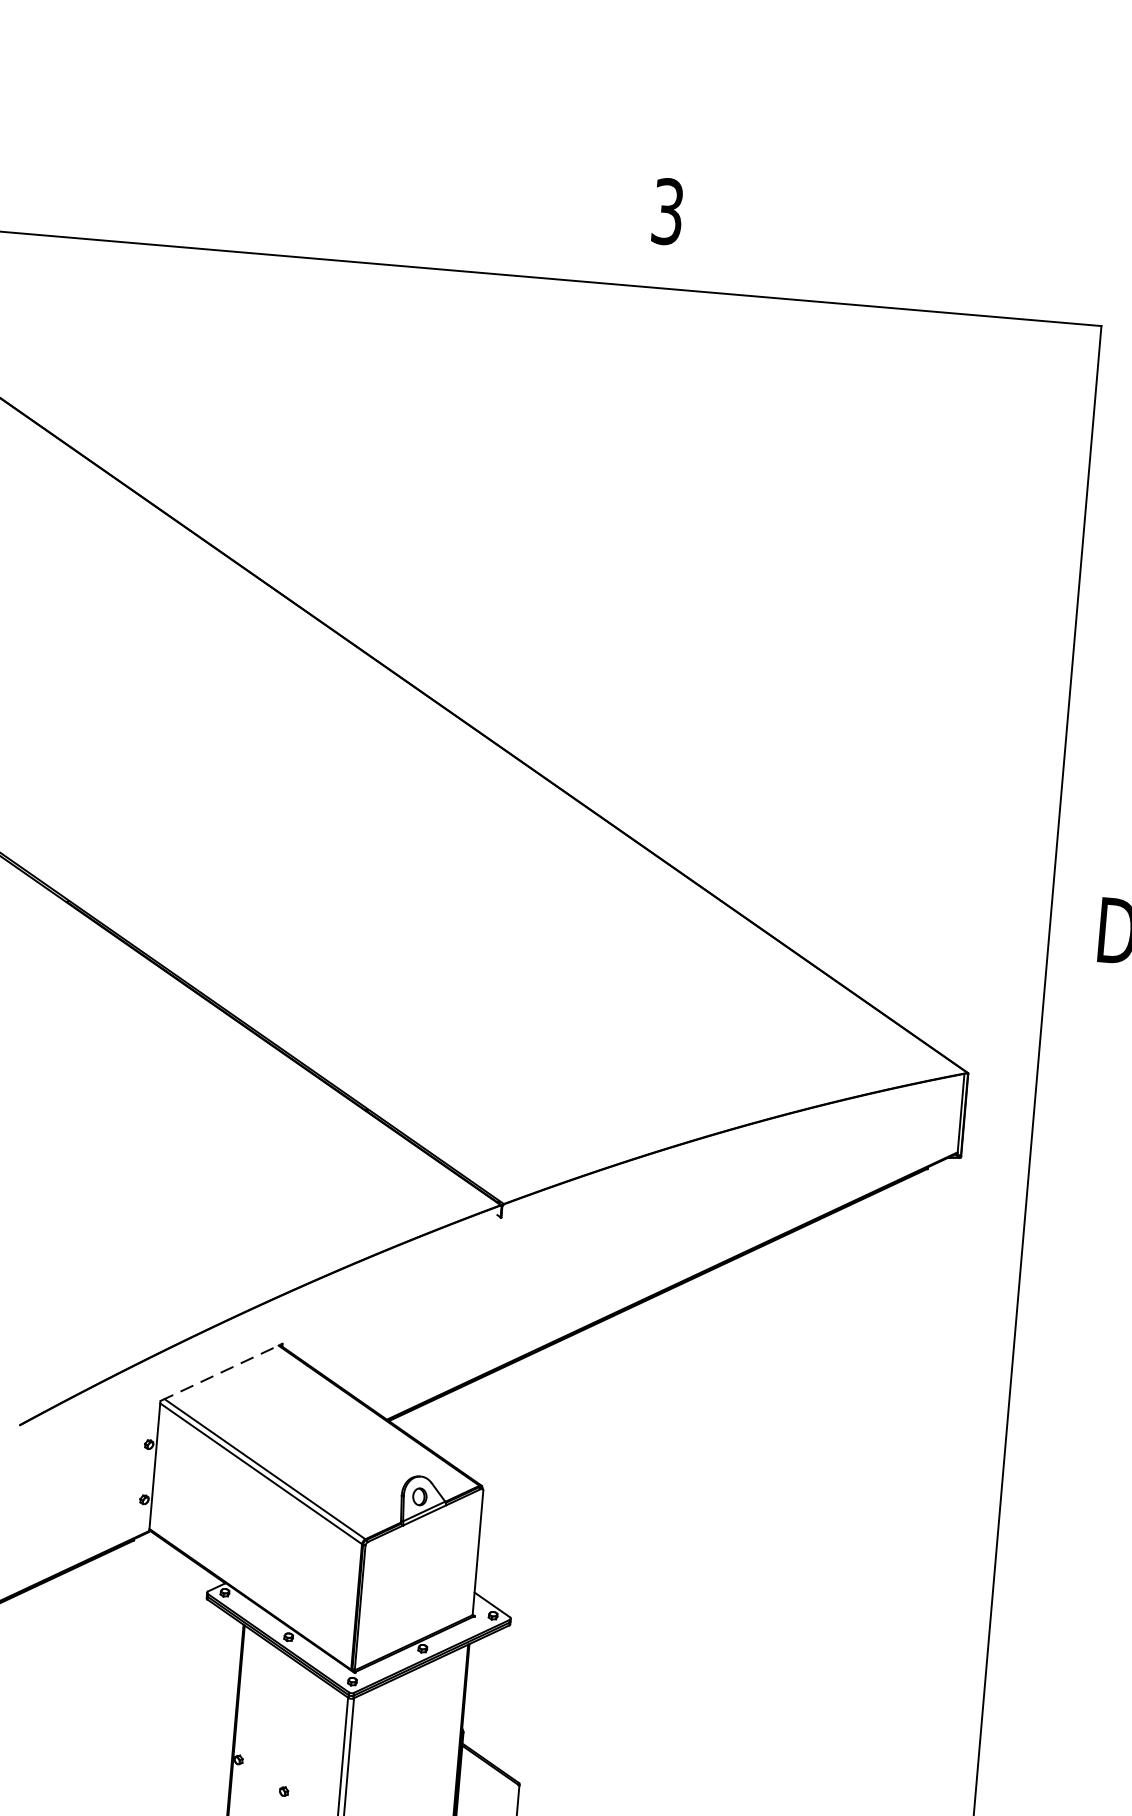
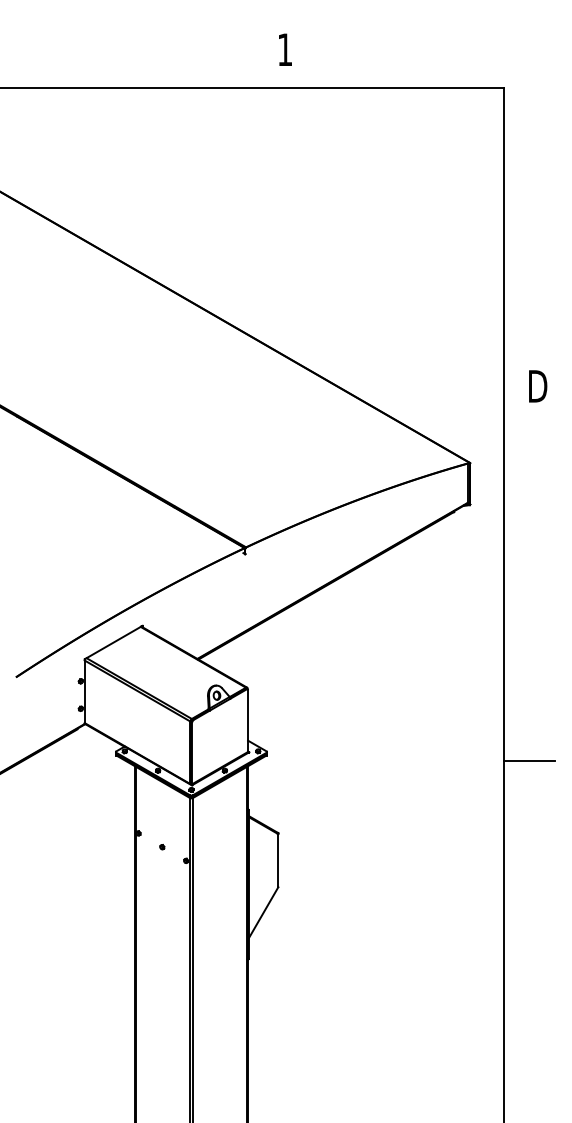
text: (668, 211) -> (285, 49), 3 -> 1
line: (223, 1372) -> (114, 642), dashed -> solid
line: (1036, 1682) -> (529, 761), added

